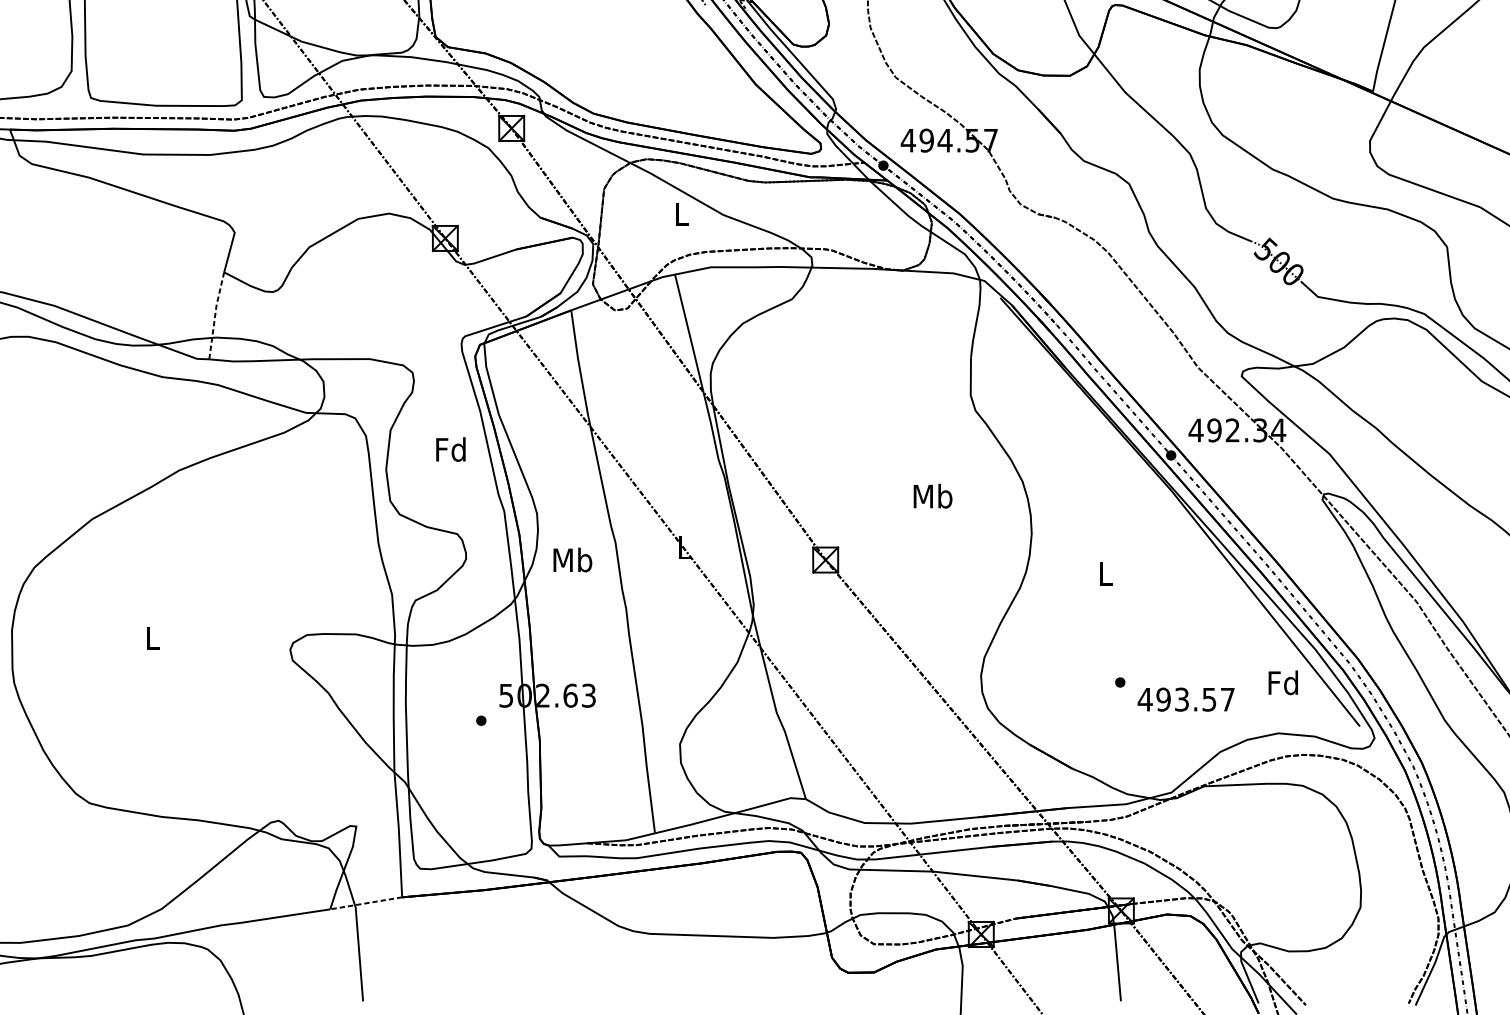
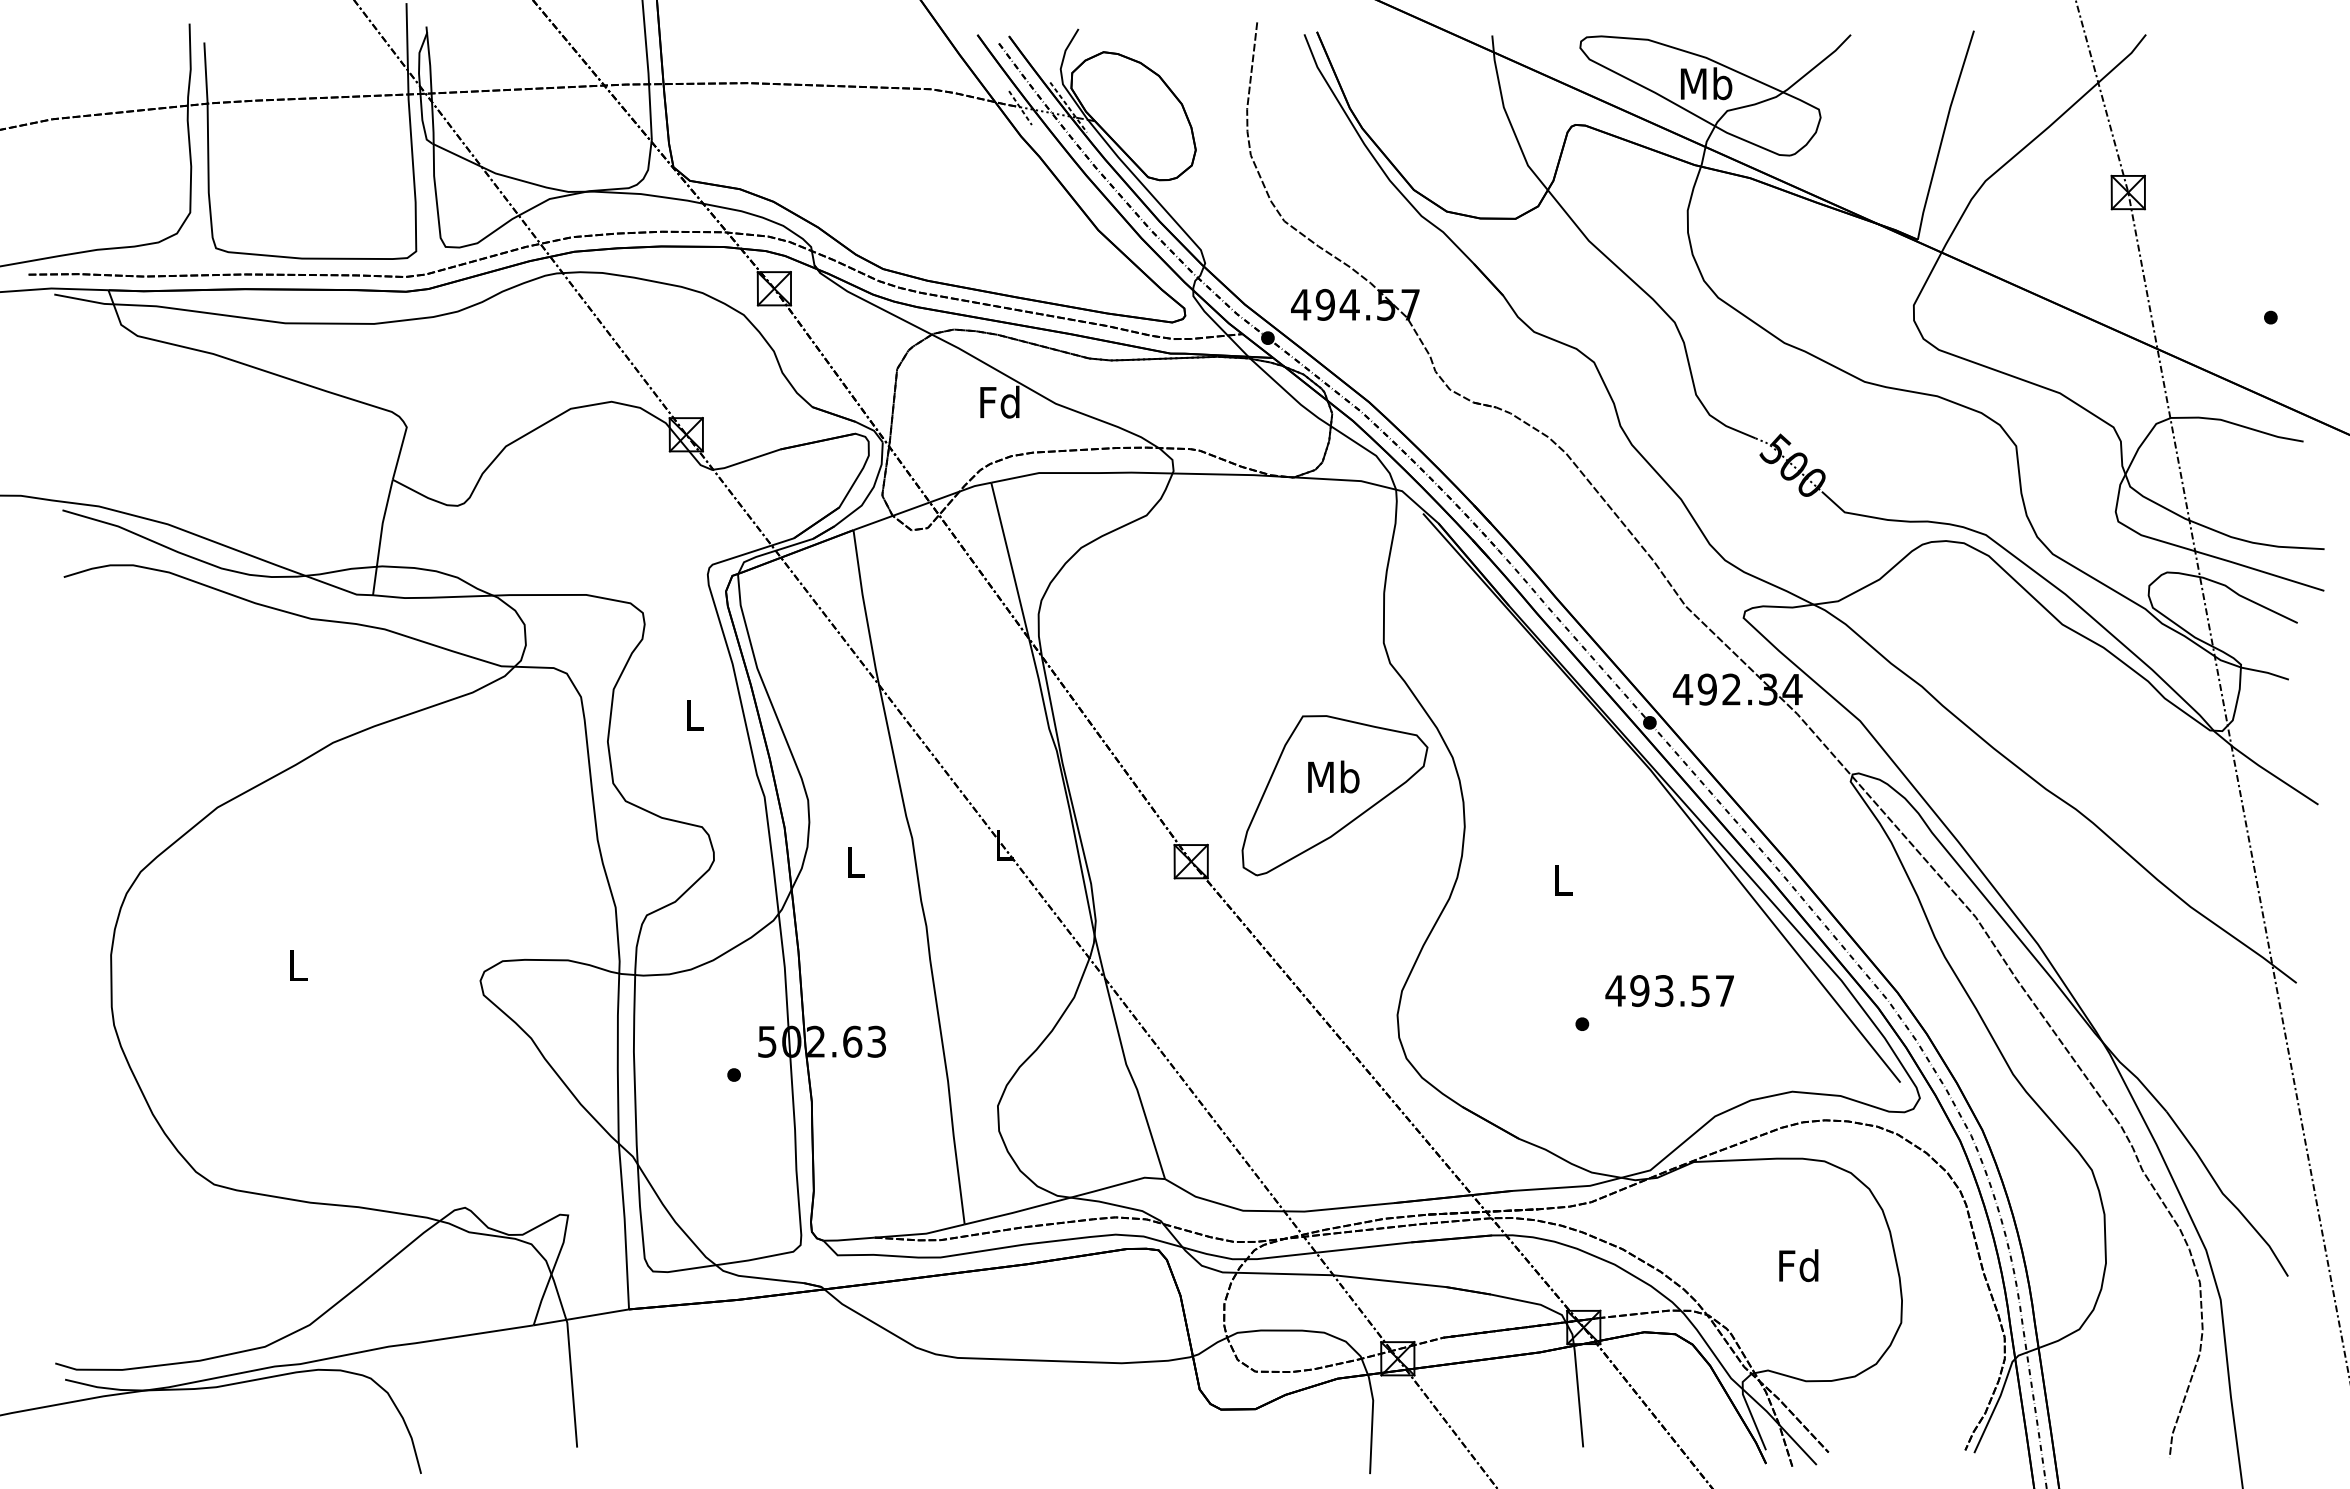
text: (681, 213) -> (999, 401), L -> Fd
line: (214, 315) -> (380, 537), dashed -> solid
text: (450, 449) -> (693, 714), Fd -> L
part: (933, 510) -> (1334, 795), added
text: (572, 559) -> (855, 861), Mb -> L
text: (1283, 682) -> (1798, 1265), moved
text: (1185, 699) -> (1669, 990), moved
line: (365, 903) -> (580, 1317), dashed -> solid

